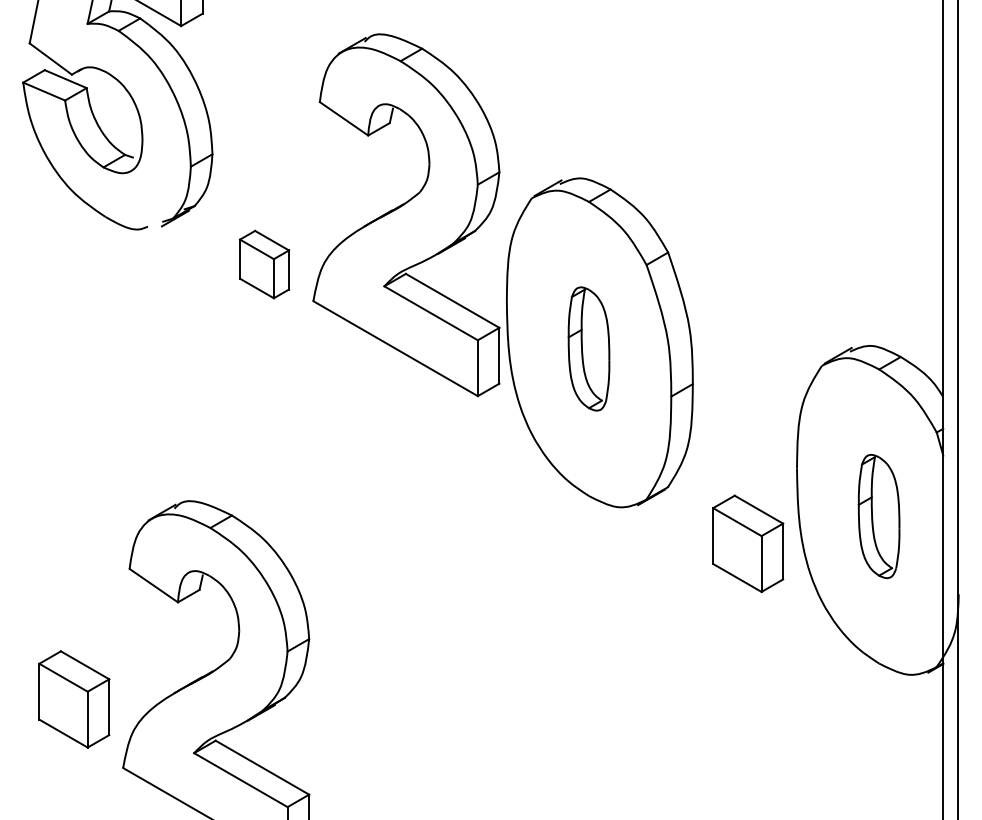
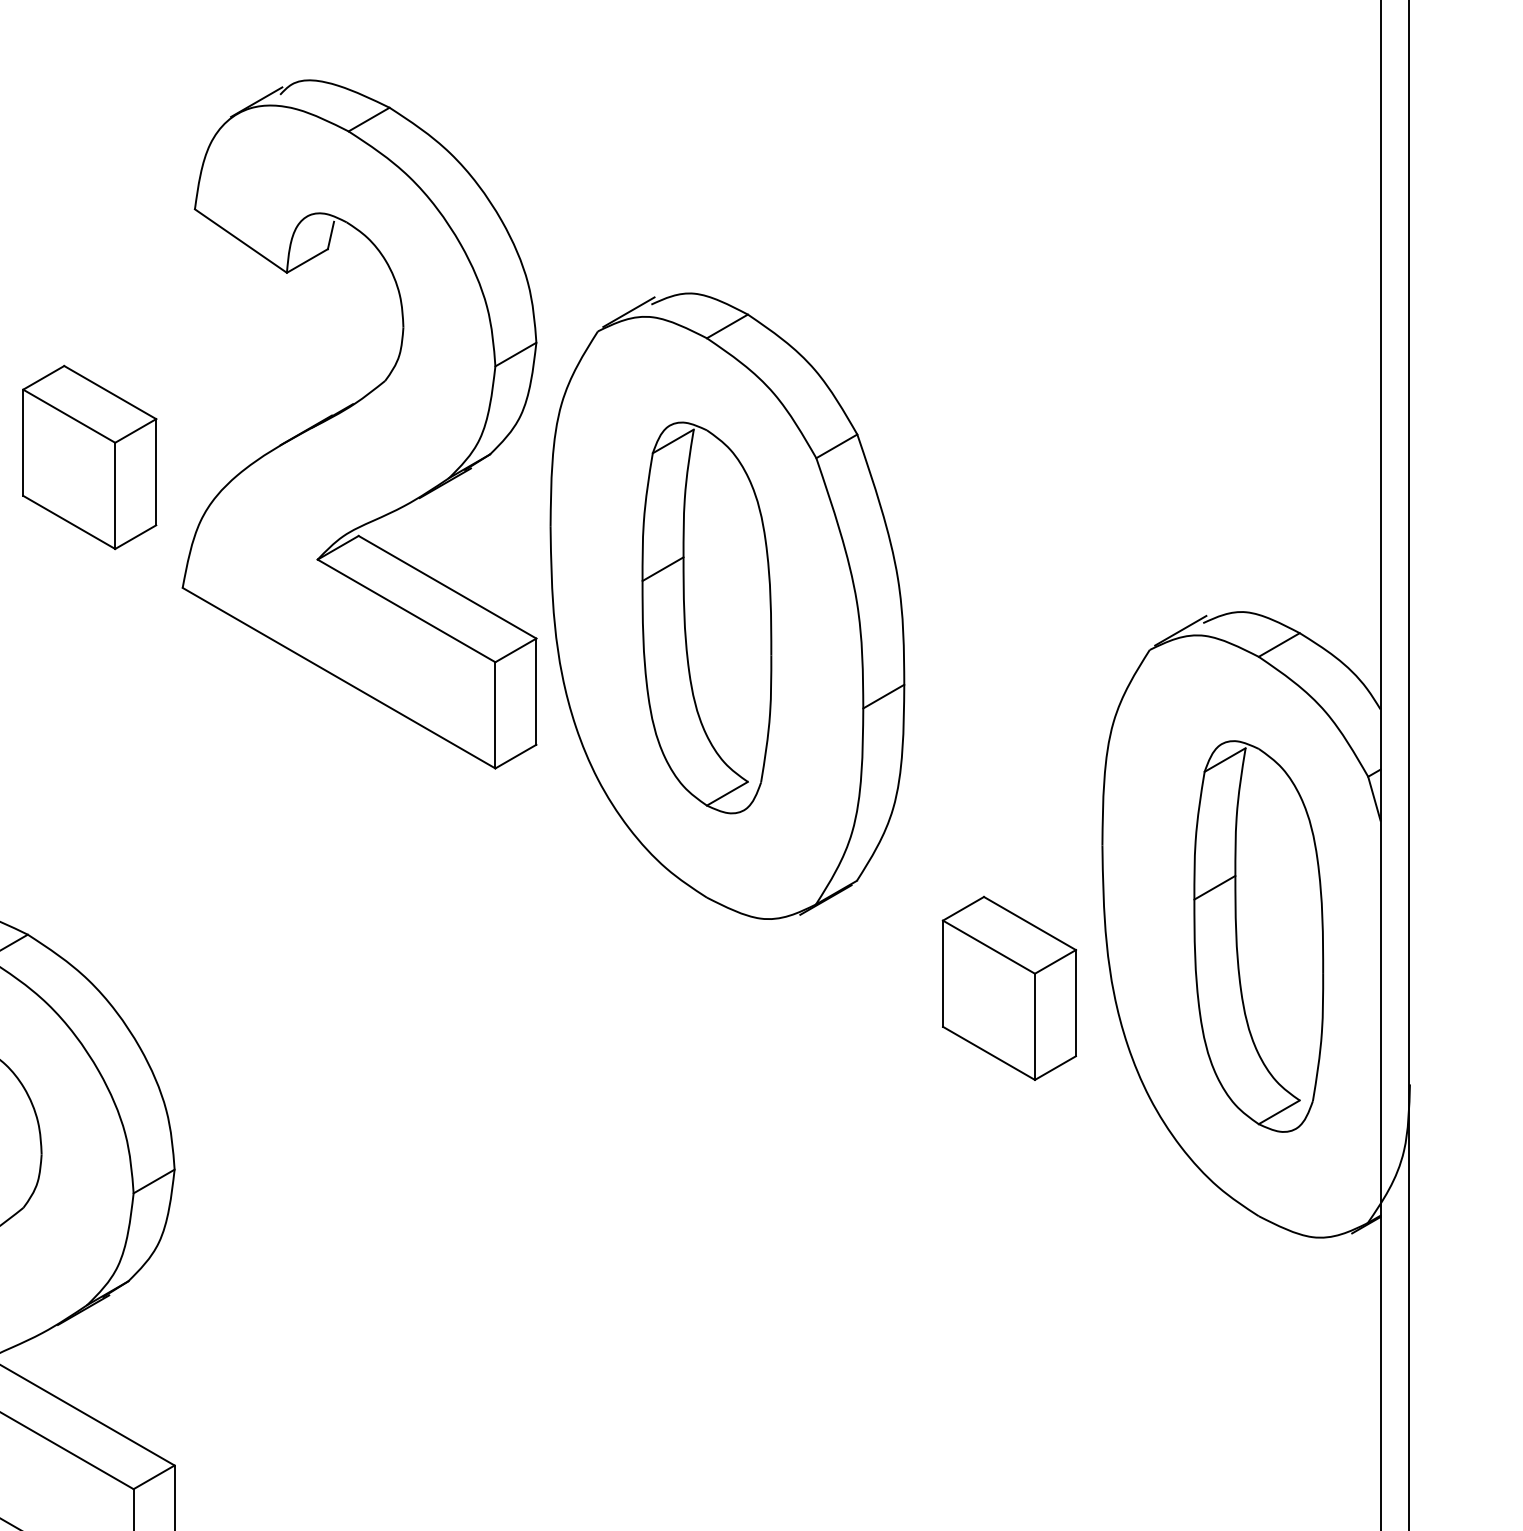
part: (406, 215) -> (359, 424), moved
part: (264, 264) -> (89, 457), size x1.43
part: (588, 348) -> (705, 616), size x1.67
part: (878, 516) -> (1257, 936), size x1.67

